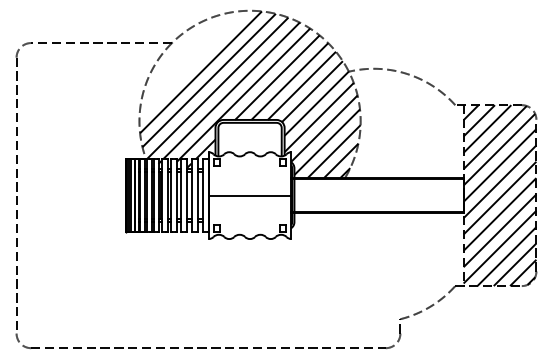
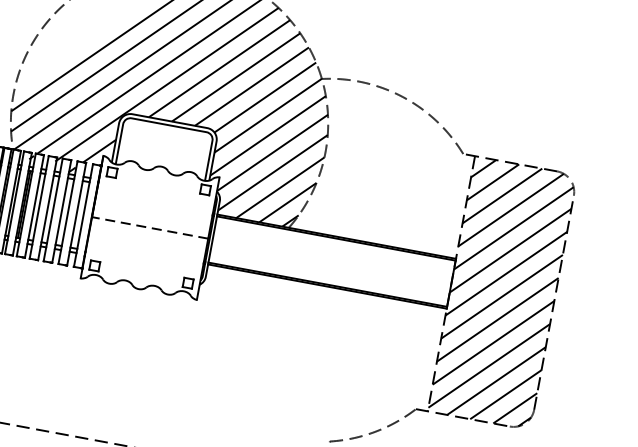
line: (249, 195) -> (149, 227), solid -> dashed

